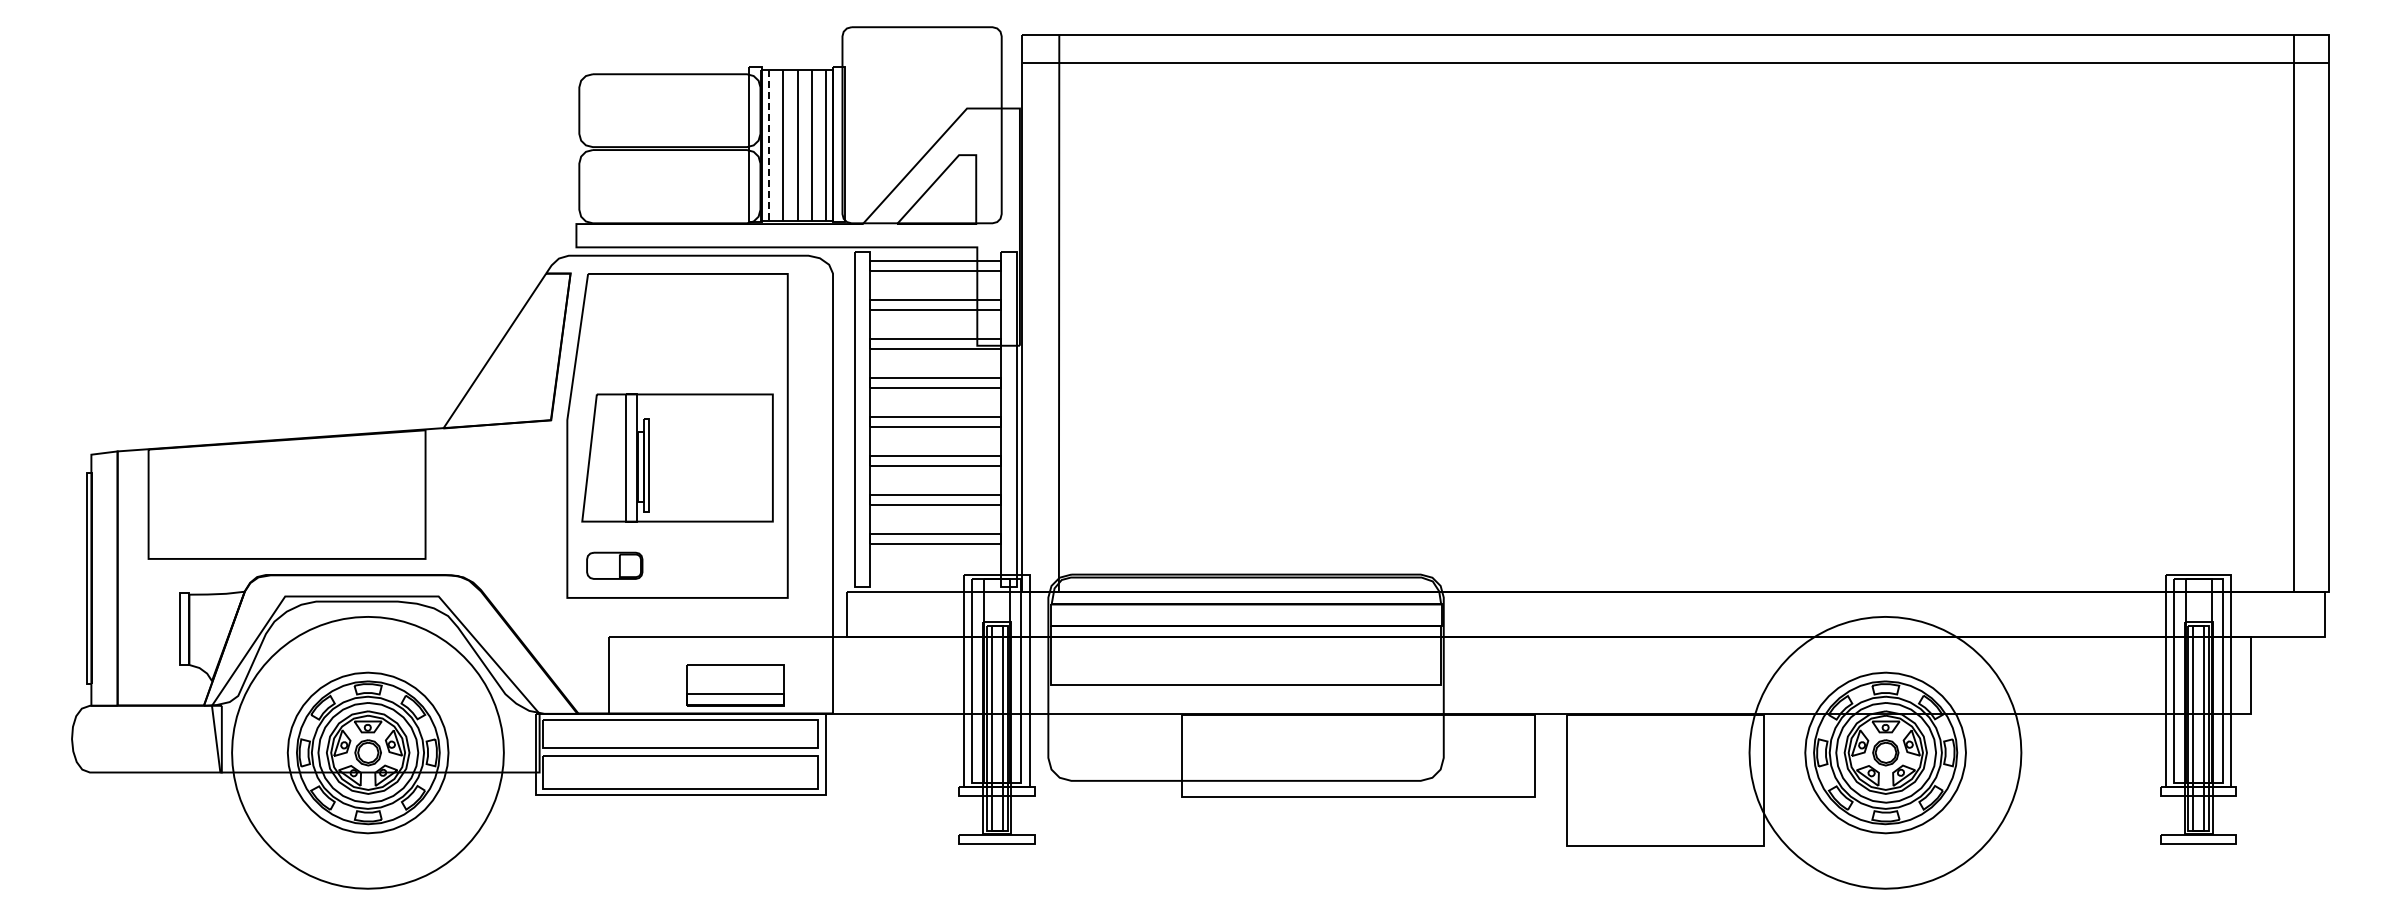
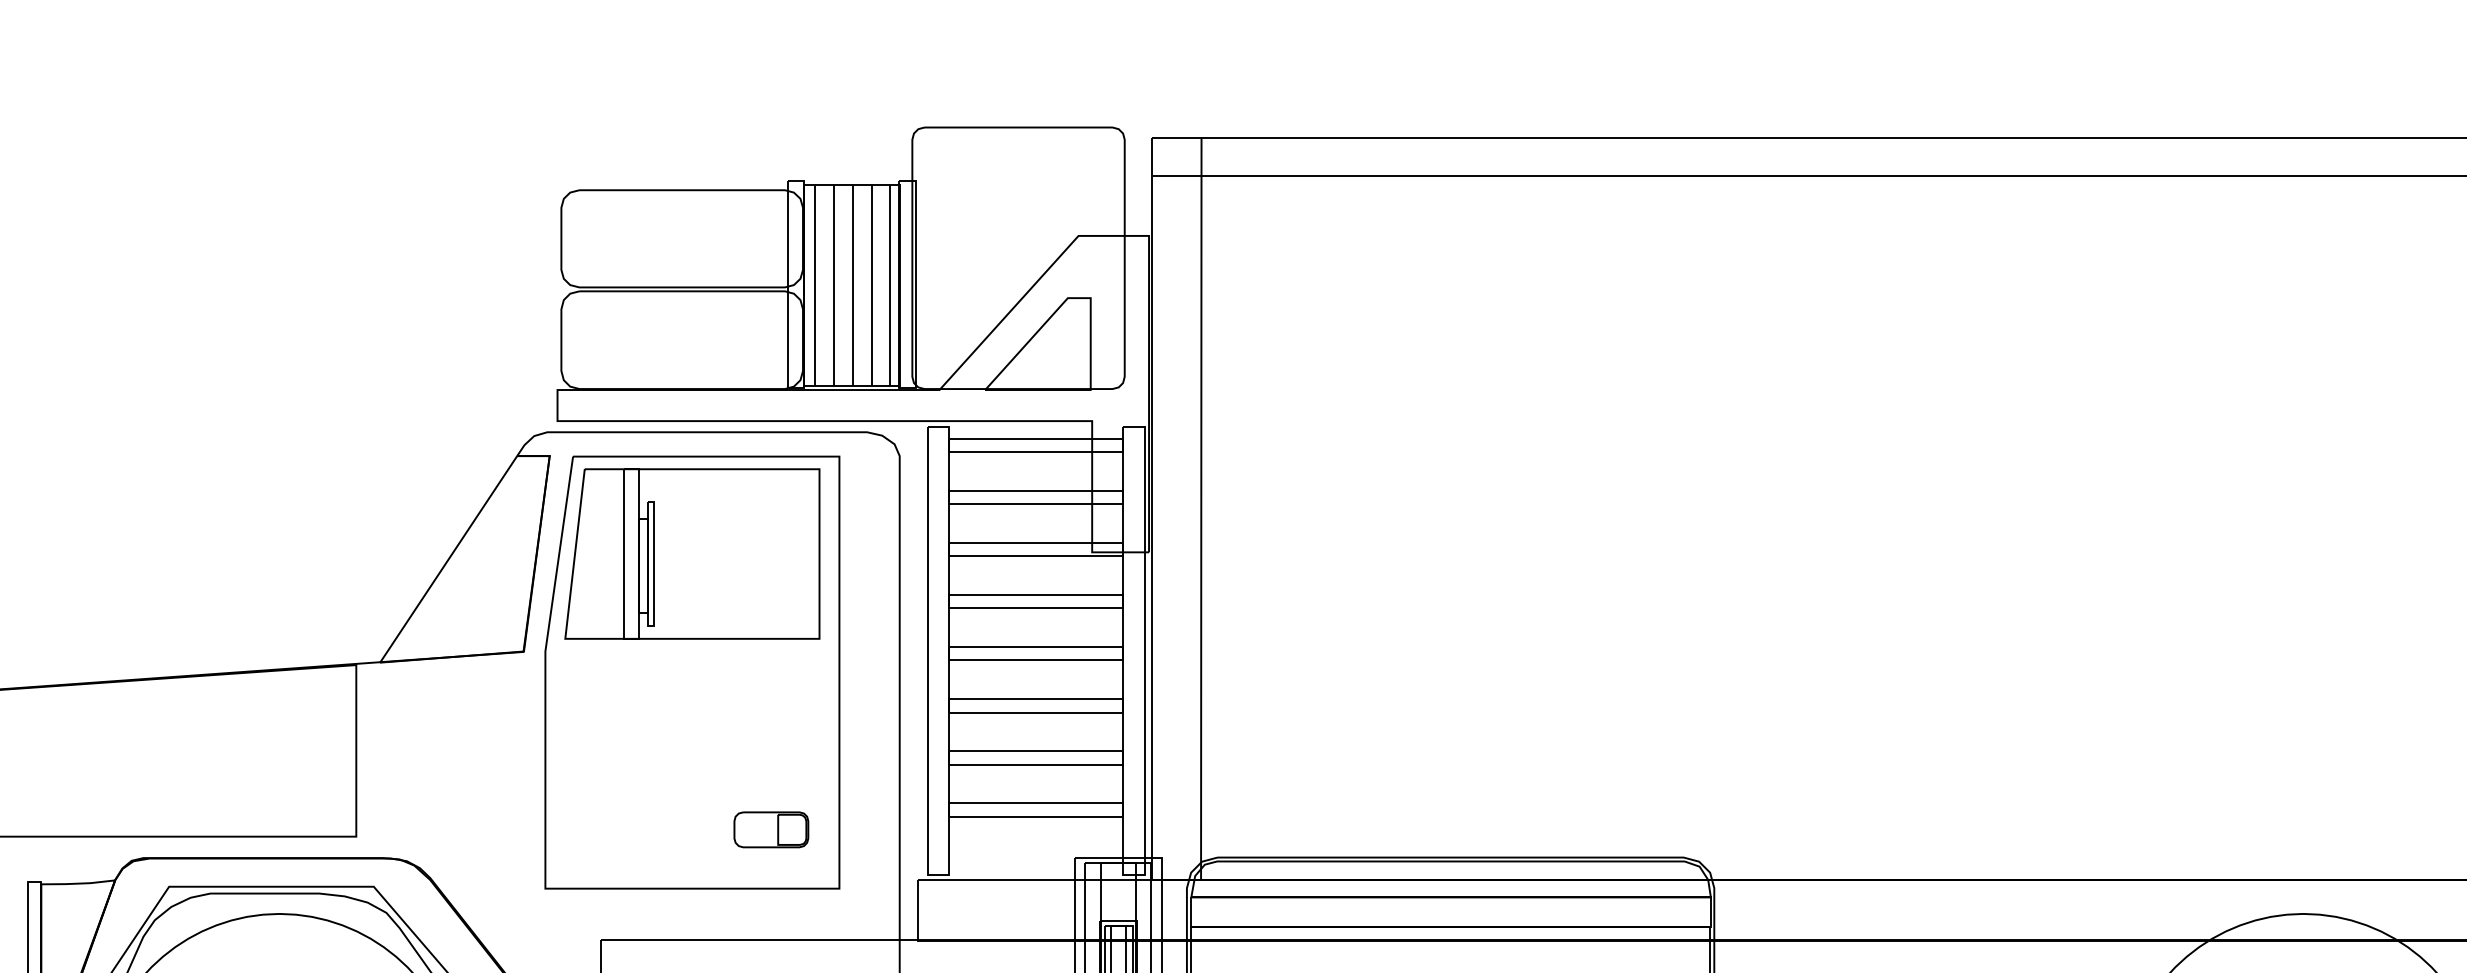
line: (769, 145) -> (815, 285), dashed -> solid
part: (677, 457) -> (692, 553), moved
part: (614, 565) -> (771, 829), moved

